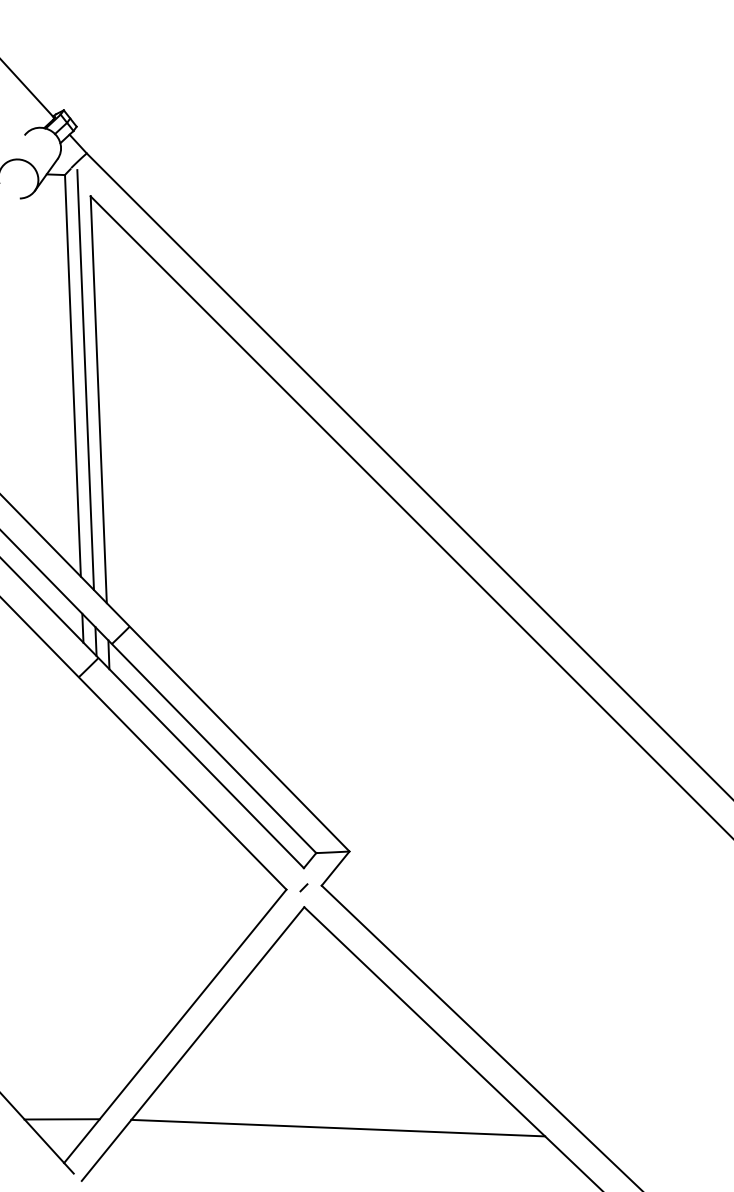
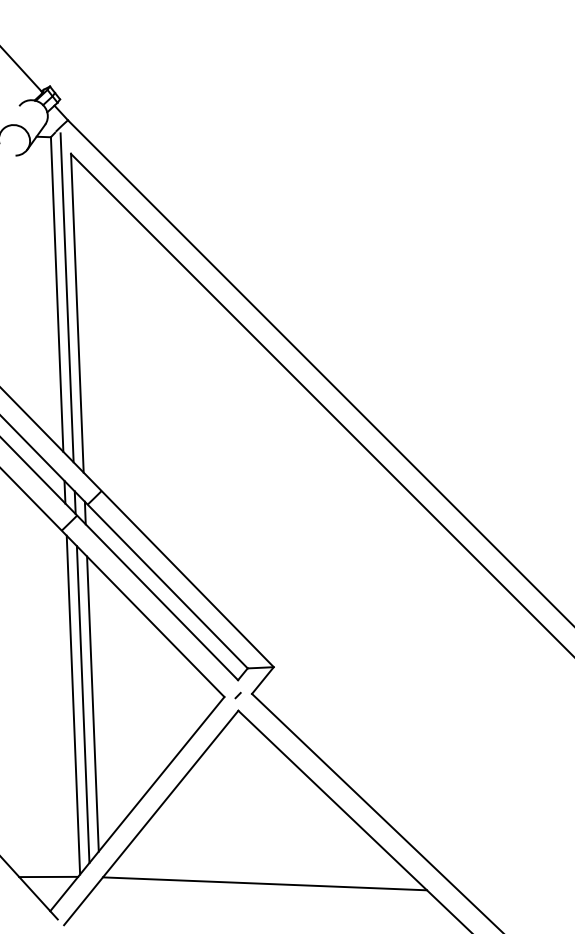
line: (118, 897) -> (92, 703), added
line: (93, 899) -> (73, 704), added
line: (105, 899) -> (82, 704), added

